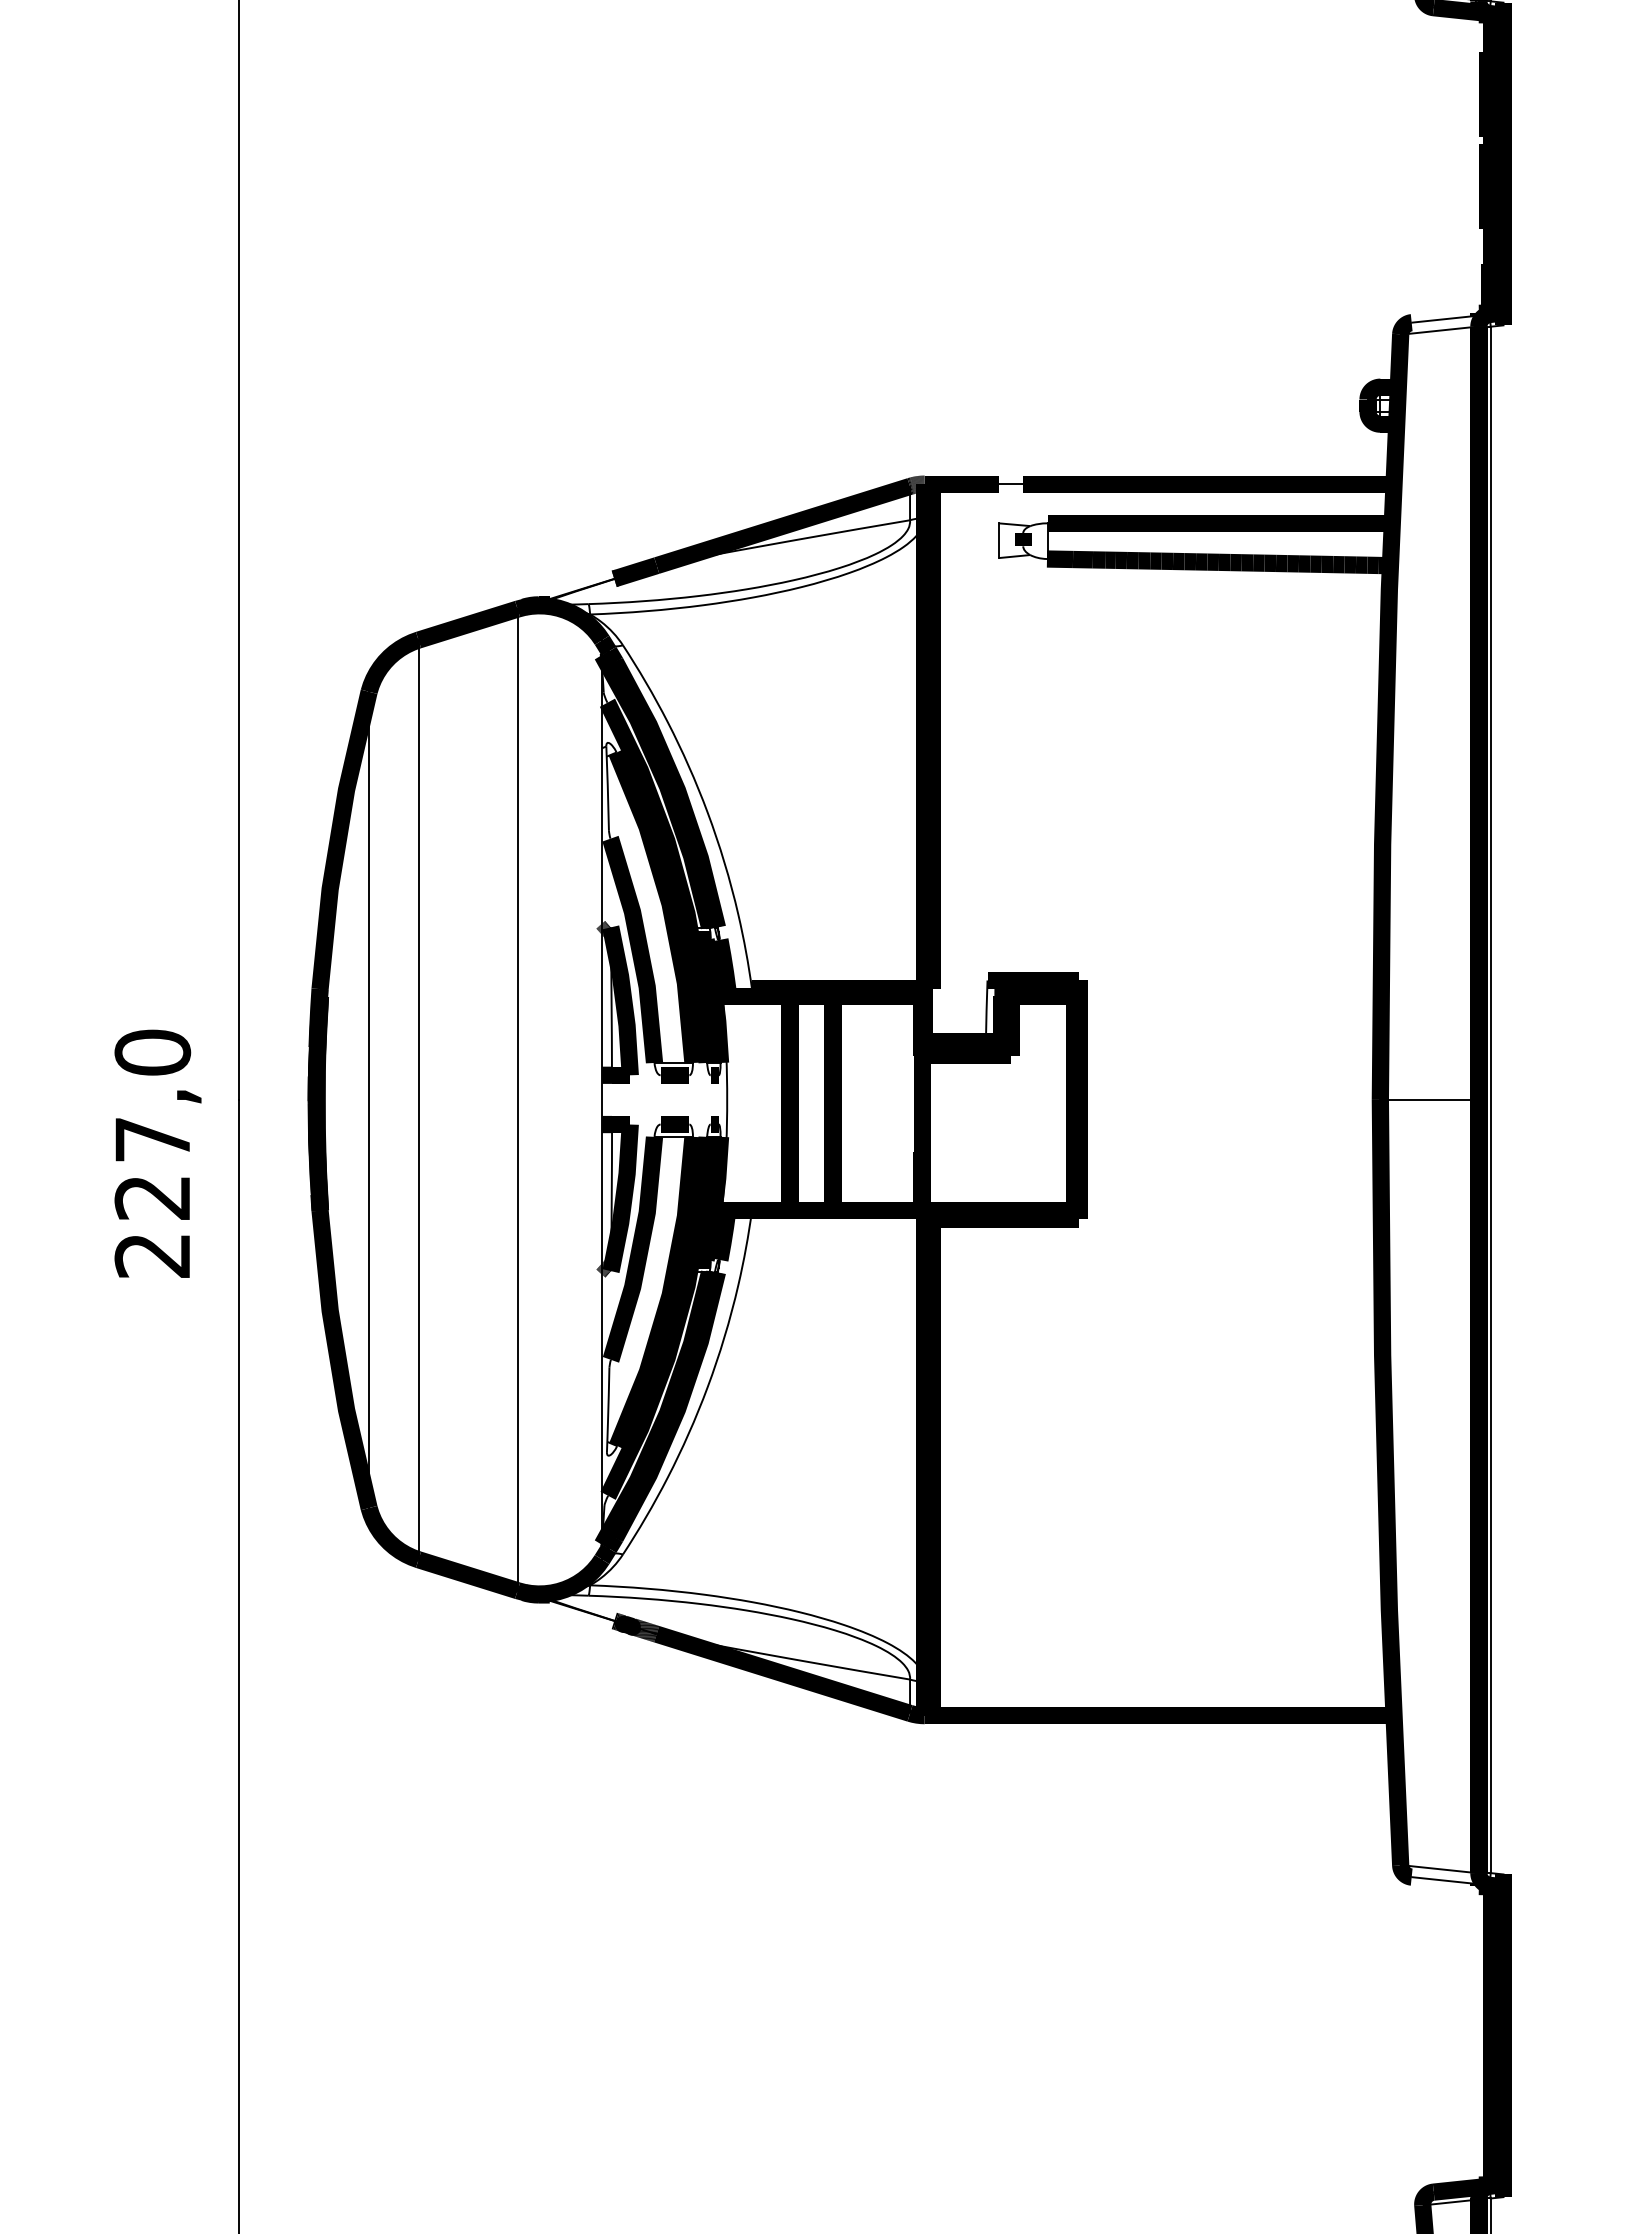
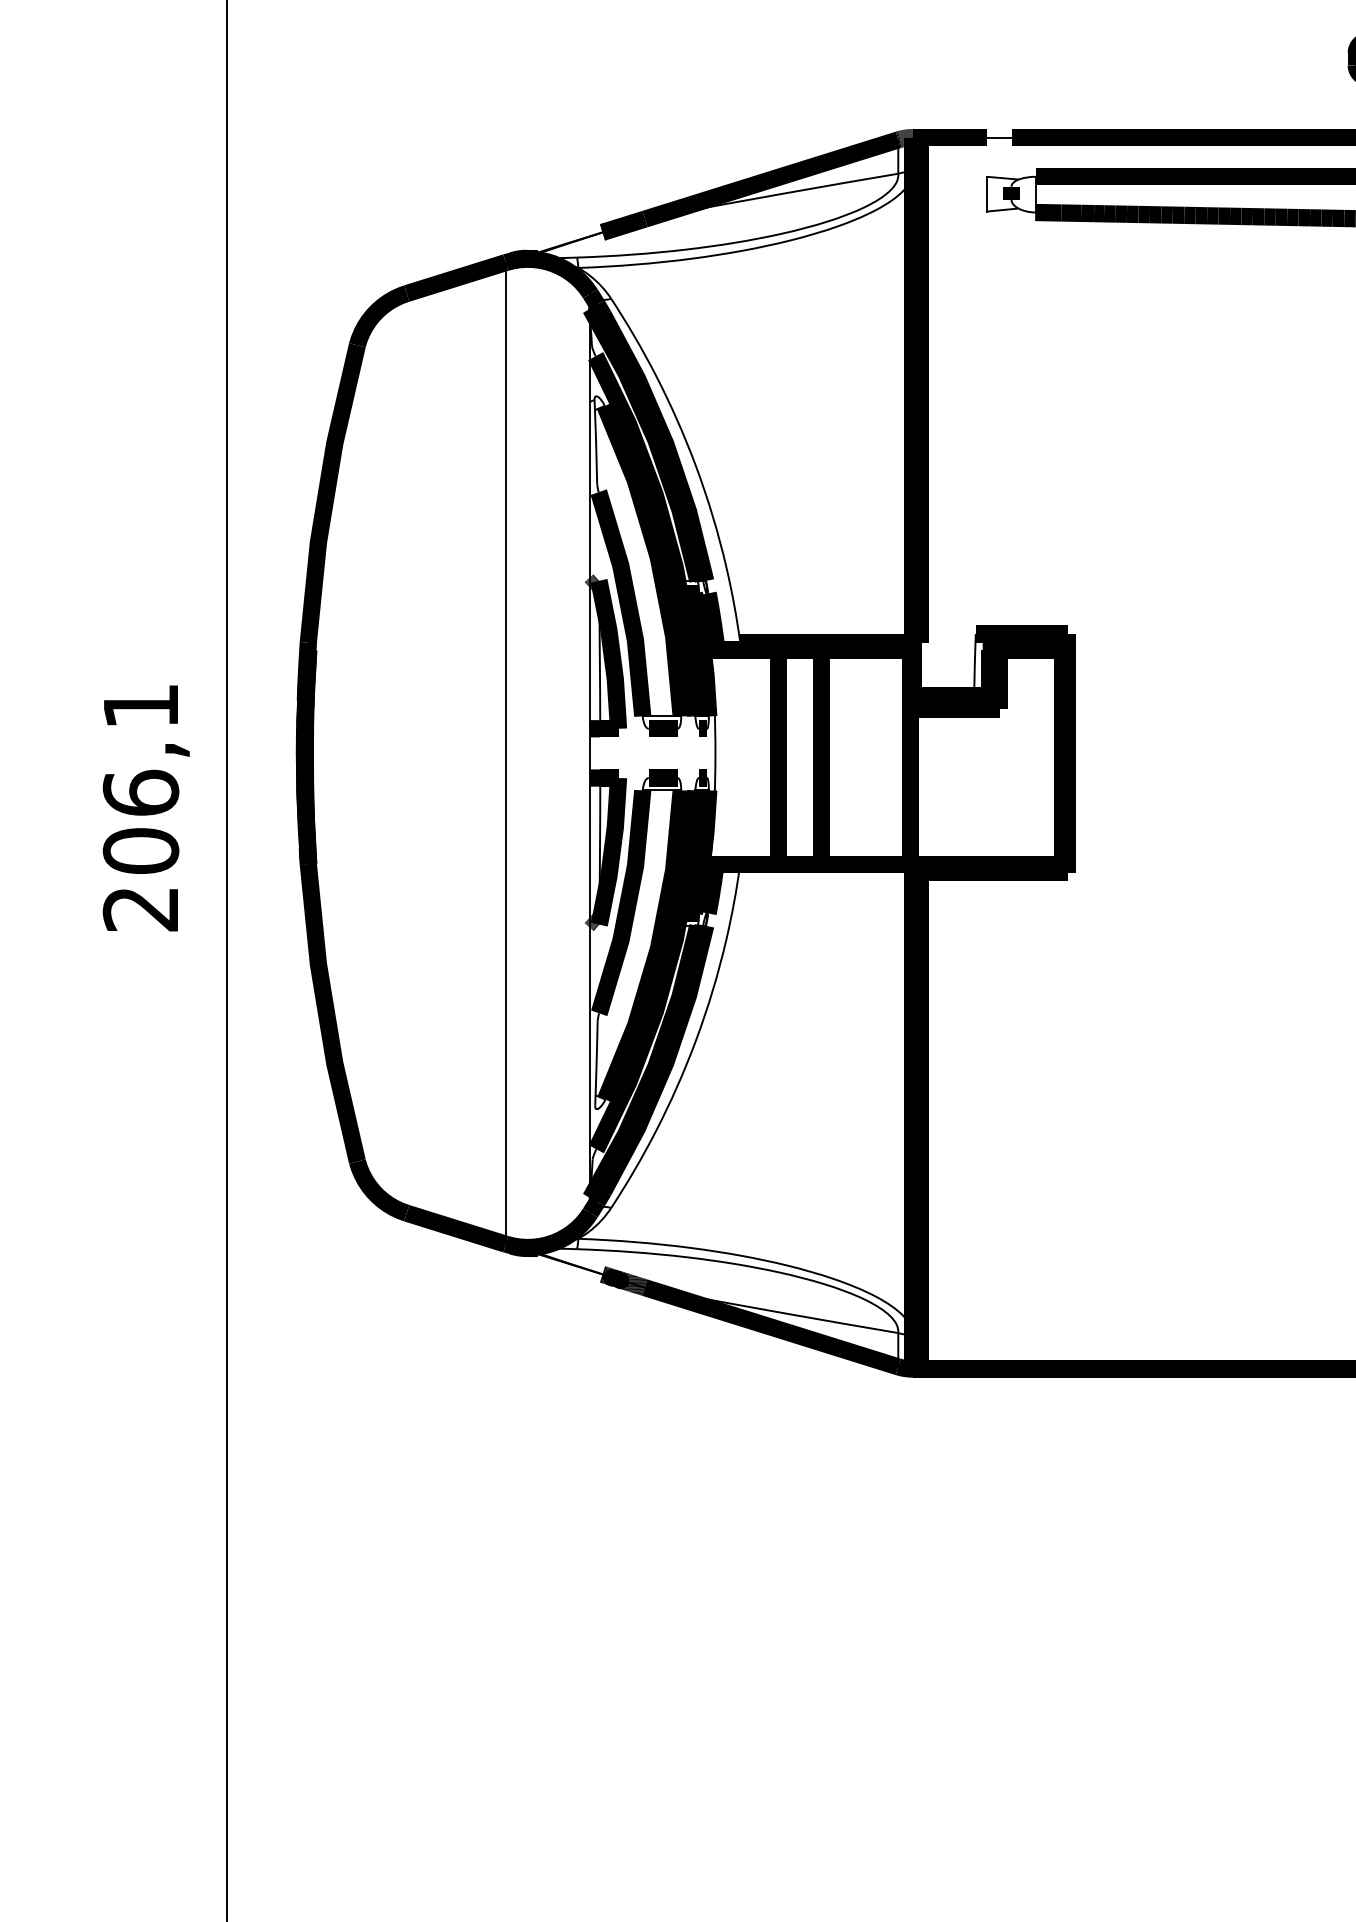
line: (369, 1099) -> (357, 752), removed
line: (418, 1099) -> (406, 752), removed
text: (152, 1124) -> (140, 777), 227,0 -> 206,1

